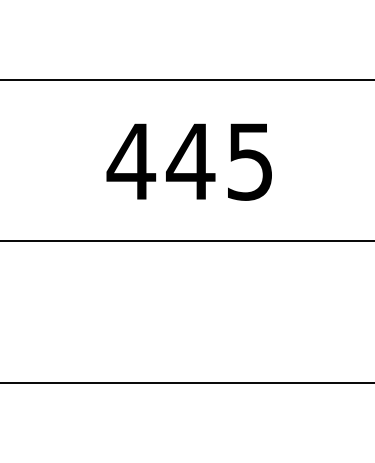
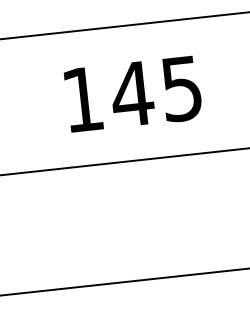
text: (131, 161) -> (82, 99), 445 -> 145

